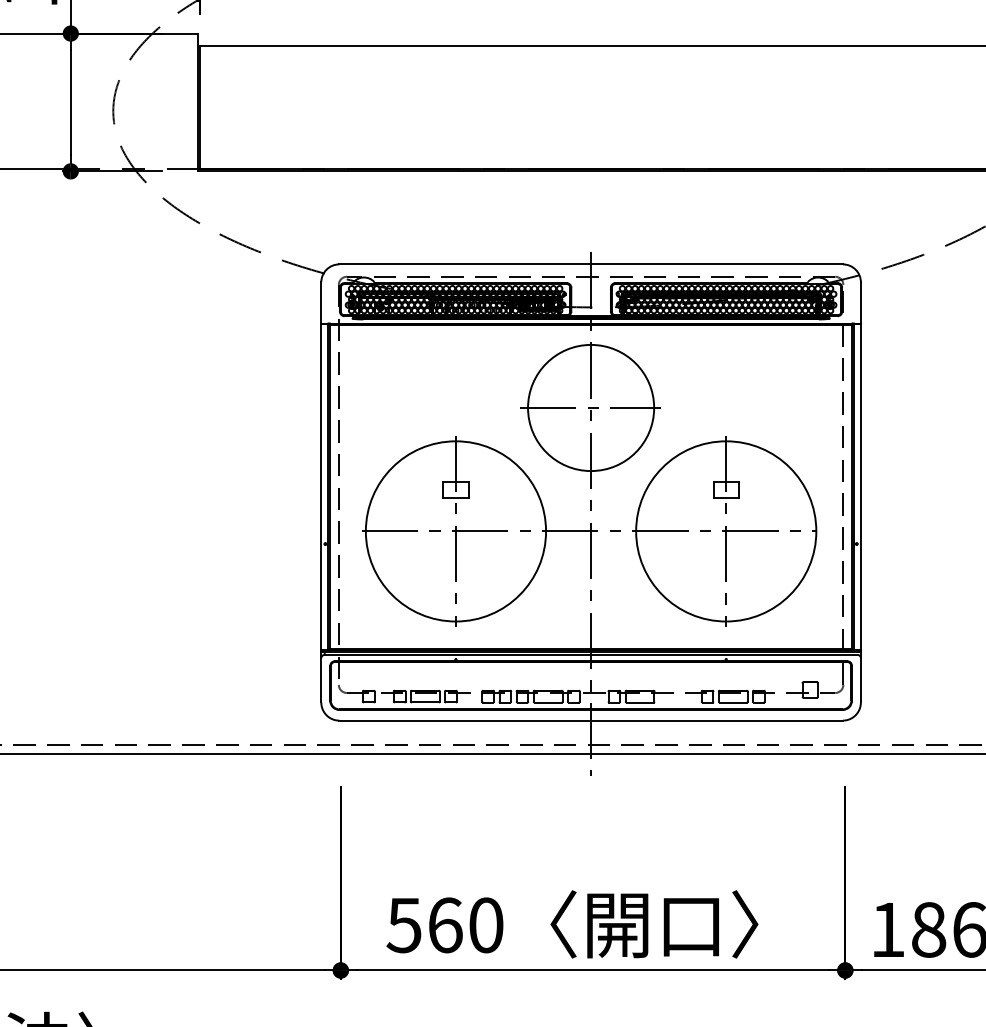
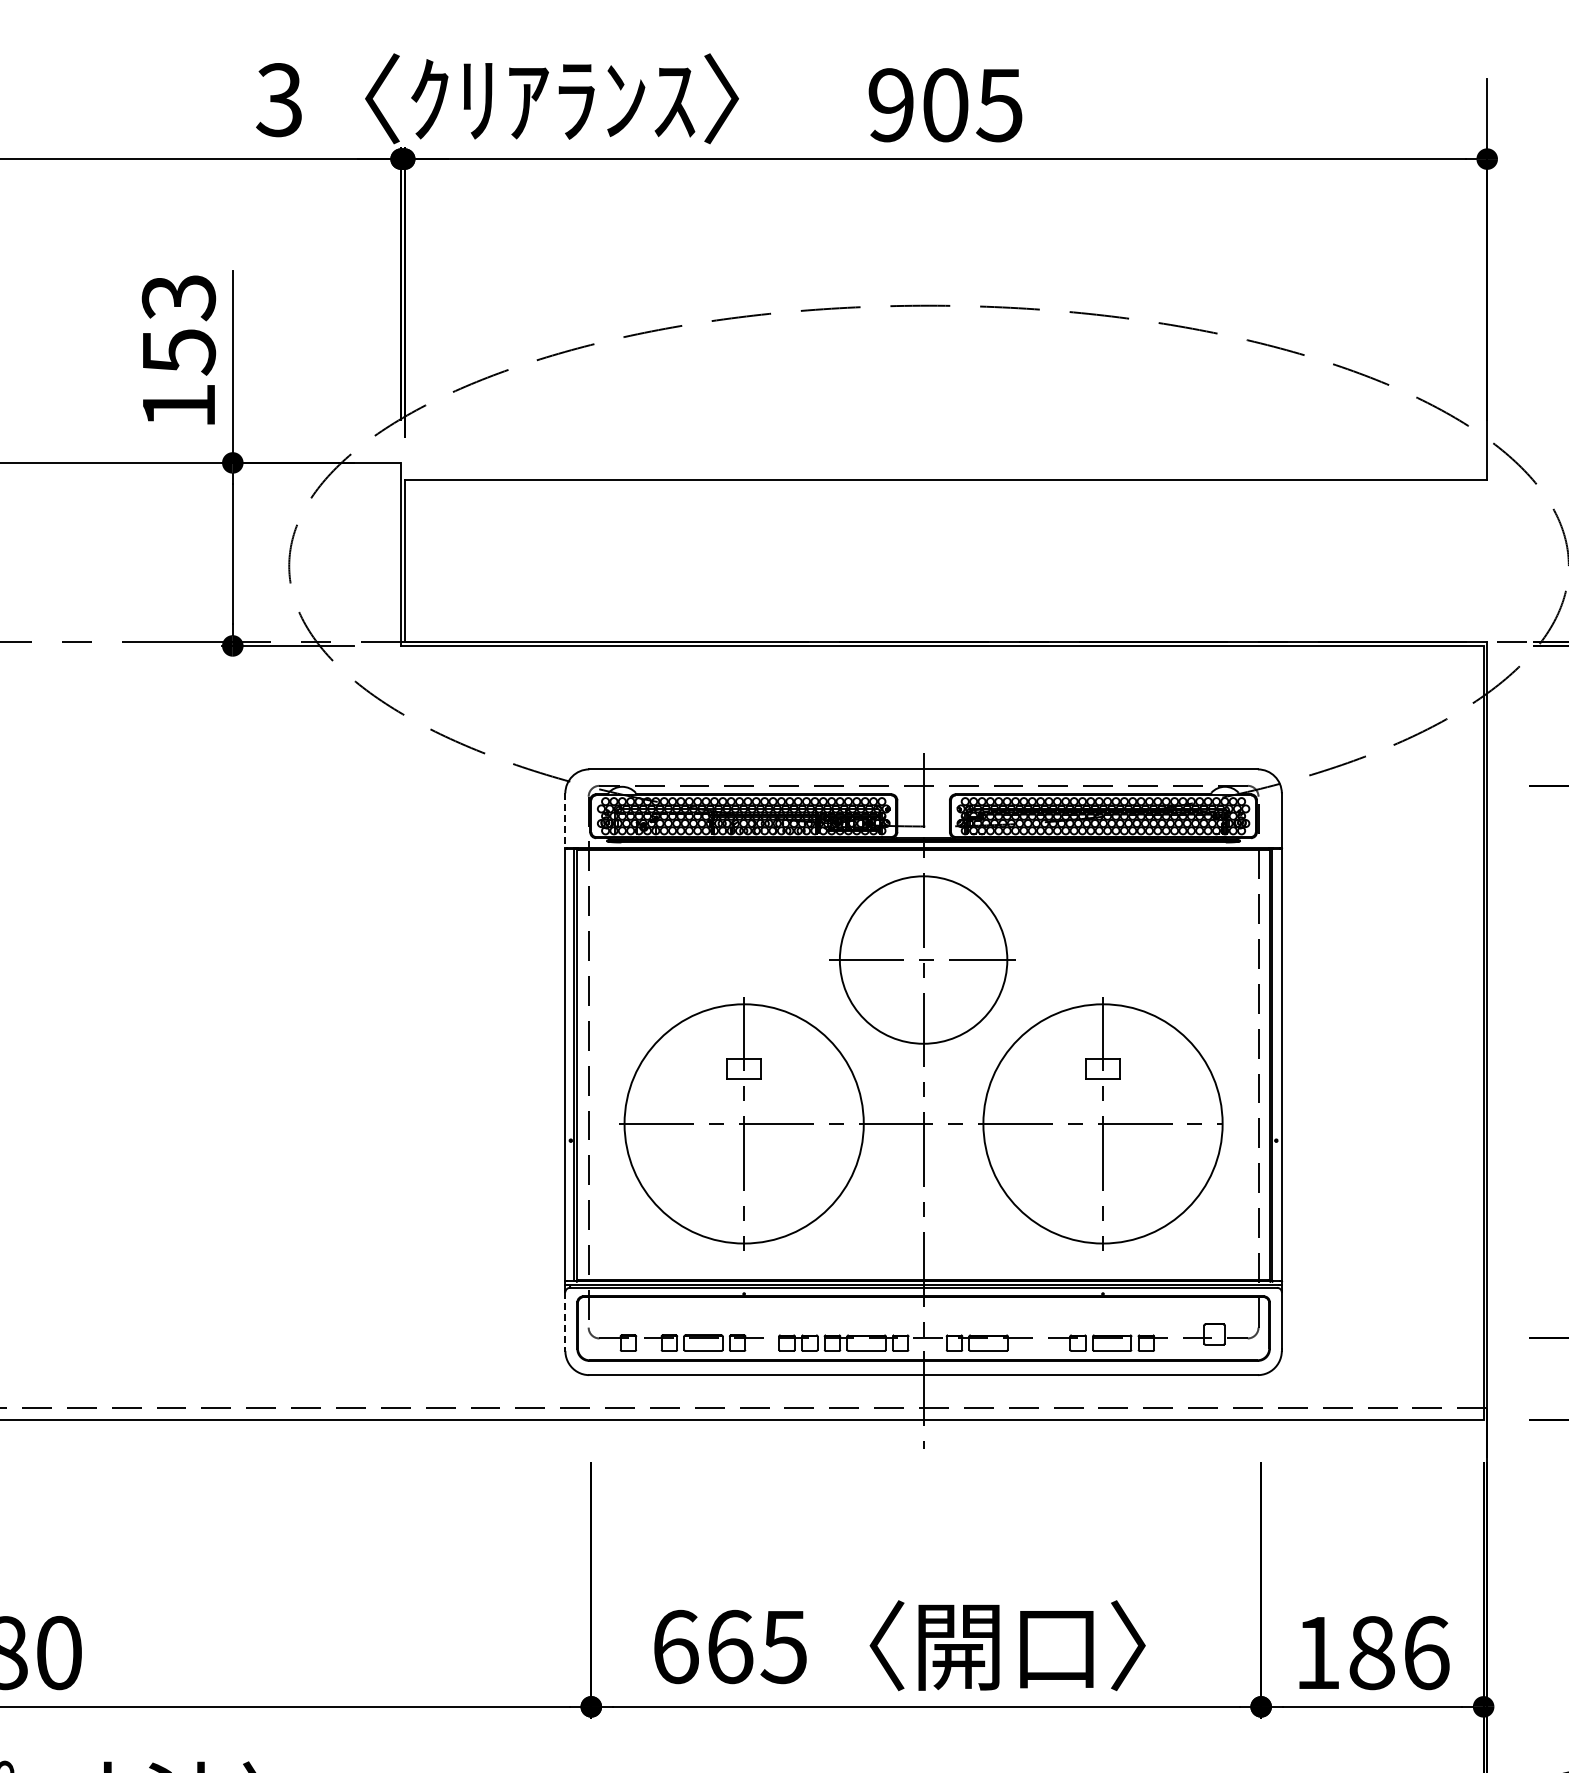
line: (321, 302) -> (565, 820), solid -> dashed
line: (321, 680) -> (565, 1321), solid -> dashed
text: (444, 925) -> (729, 1646), 560 -> 665

